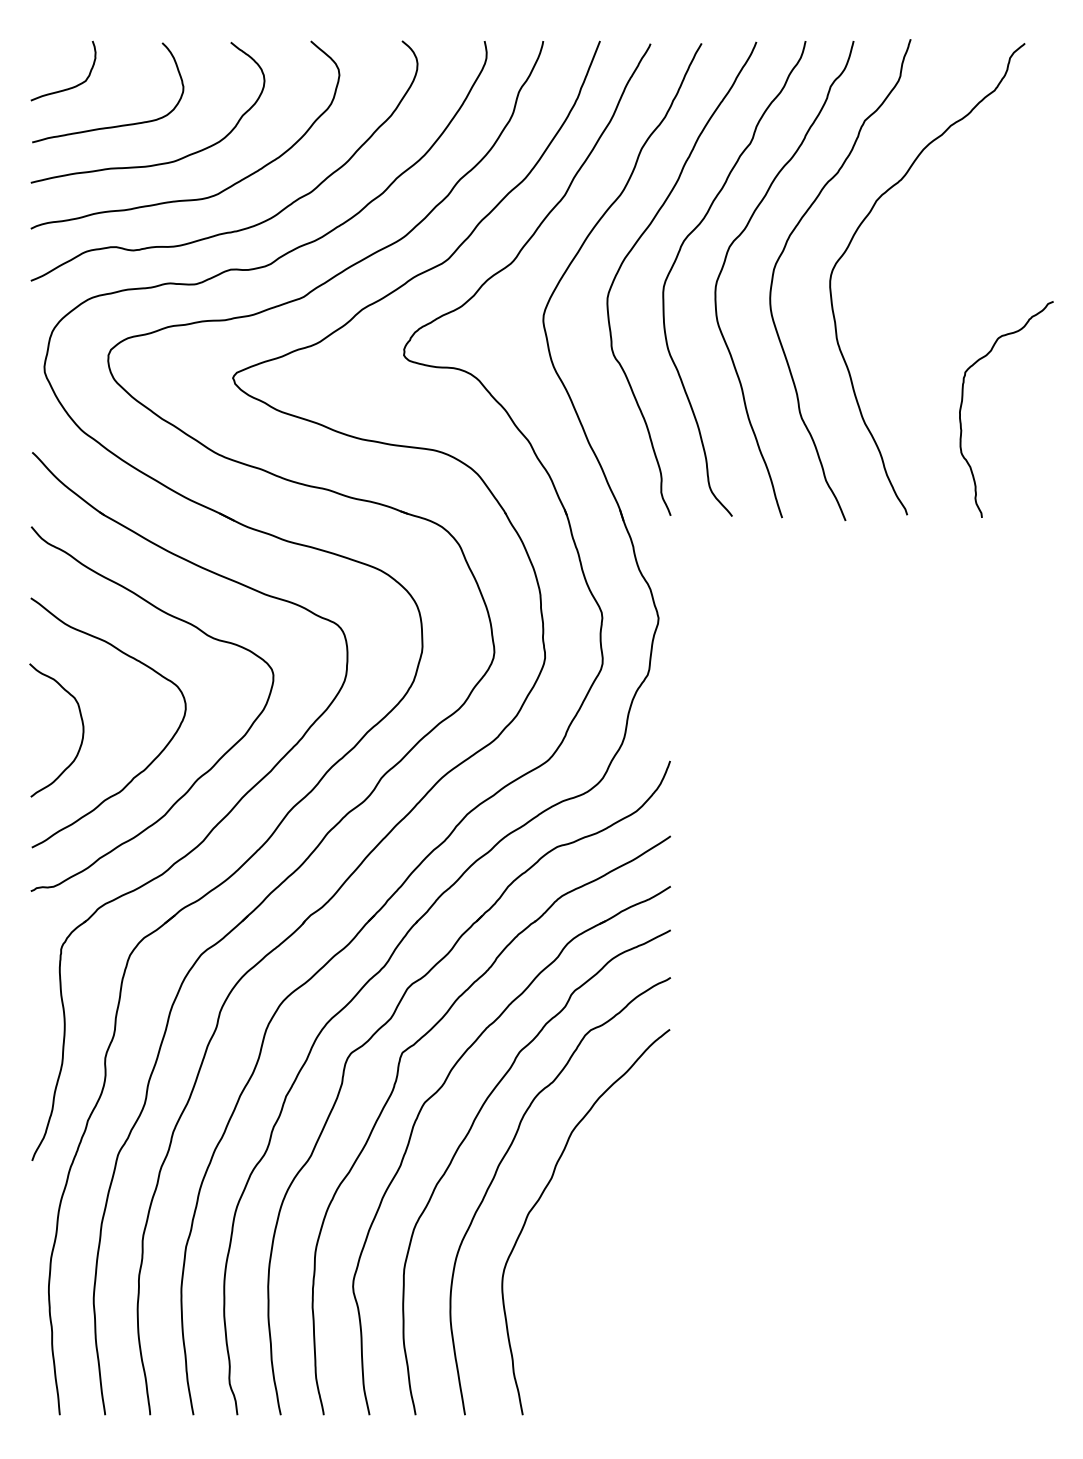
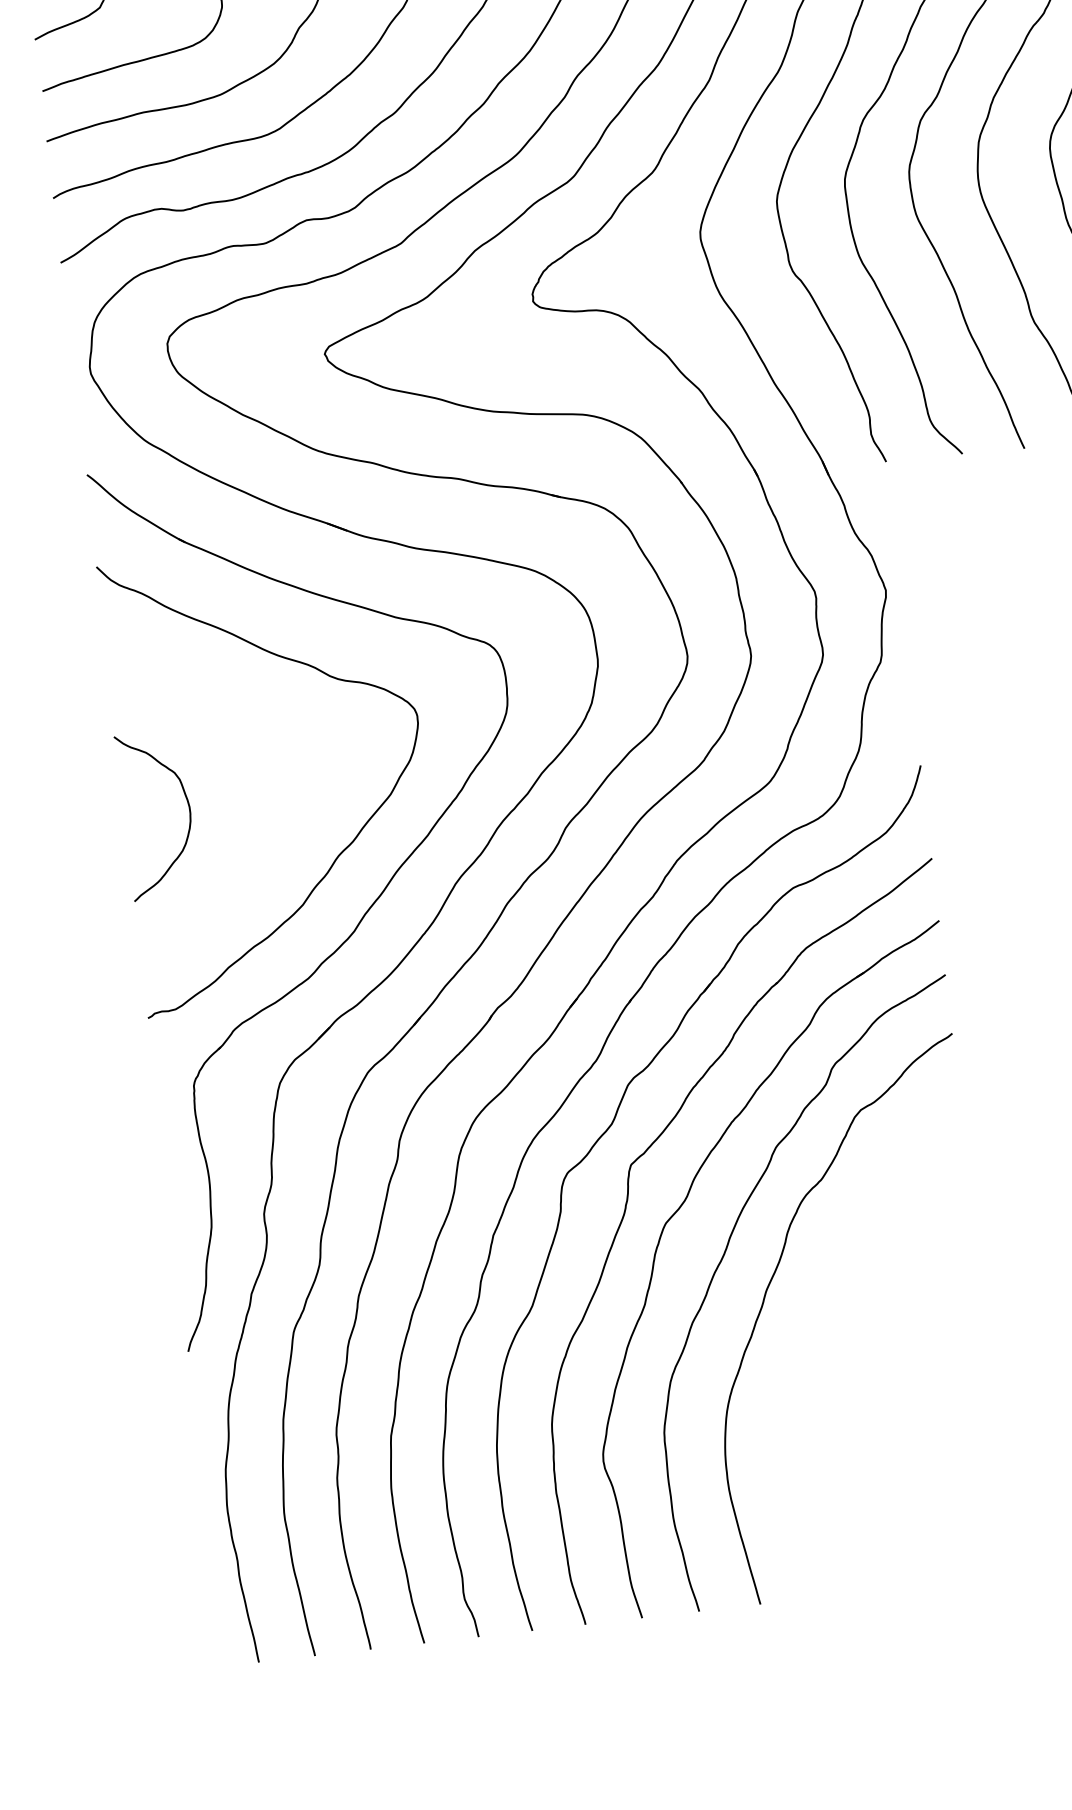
curve: (149, 763) -> (276, 843), removed
curve: (541, 1197) -> (823, 1324), removed

